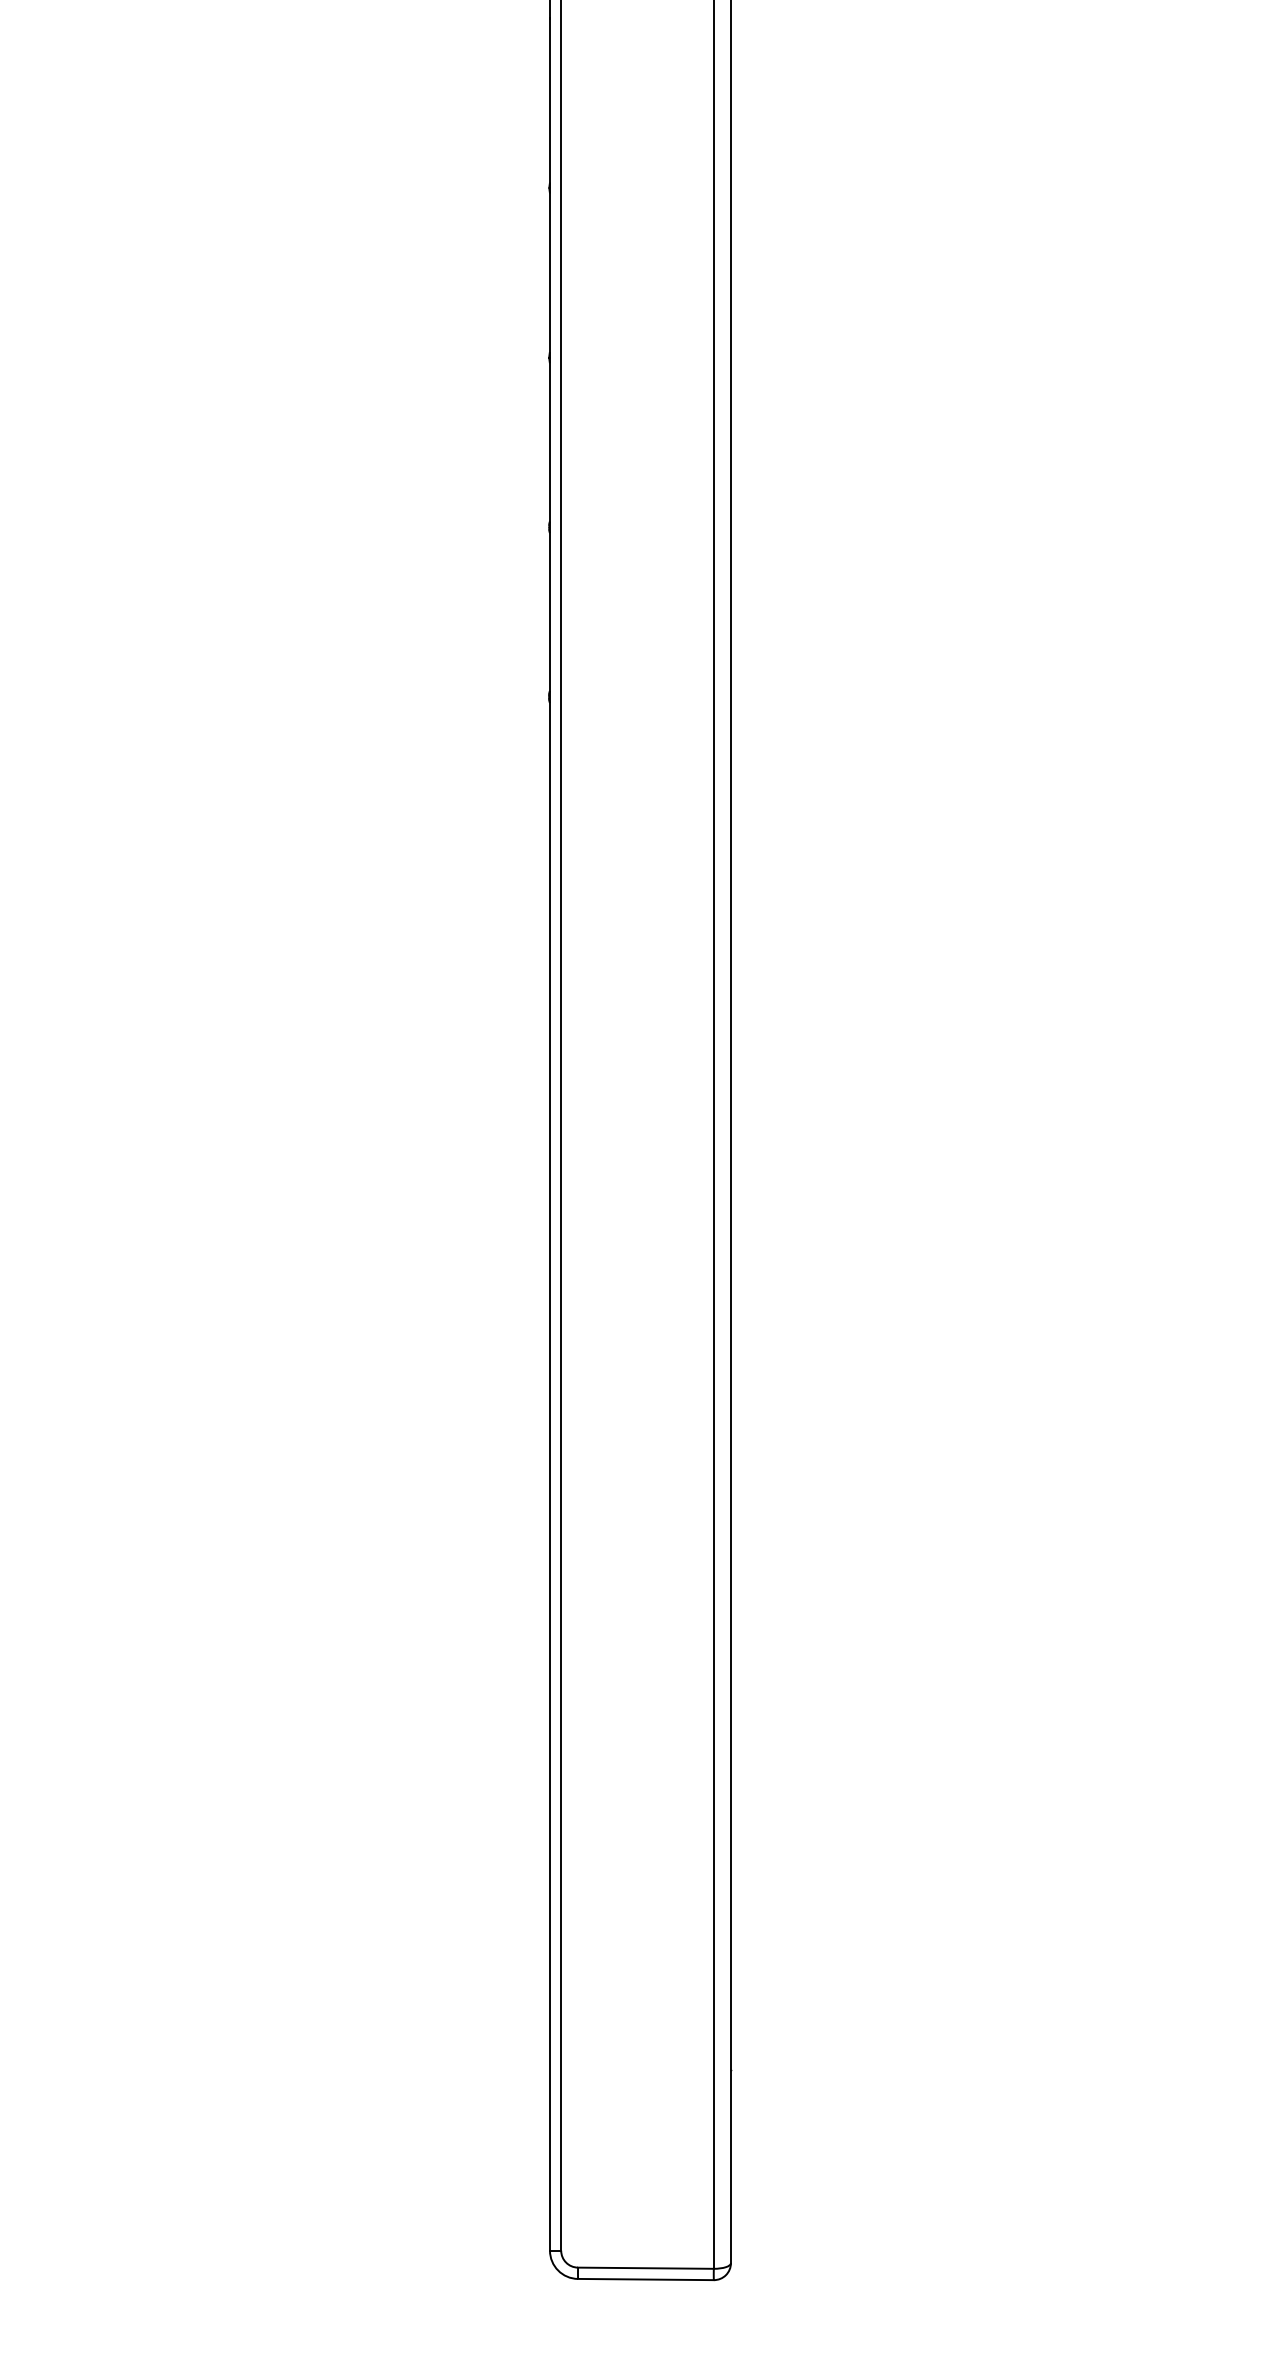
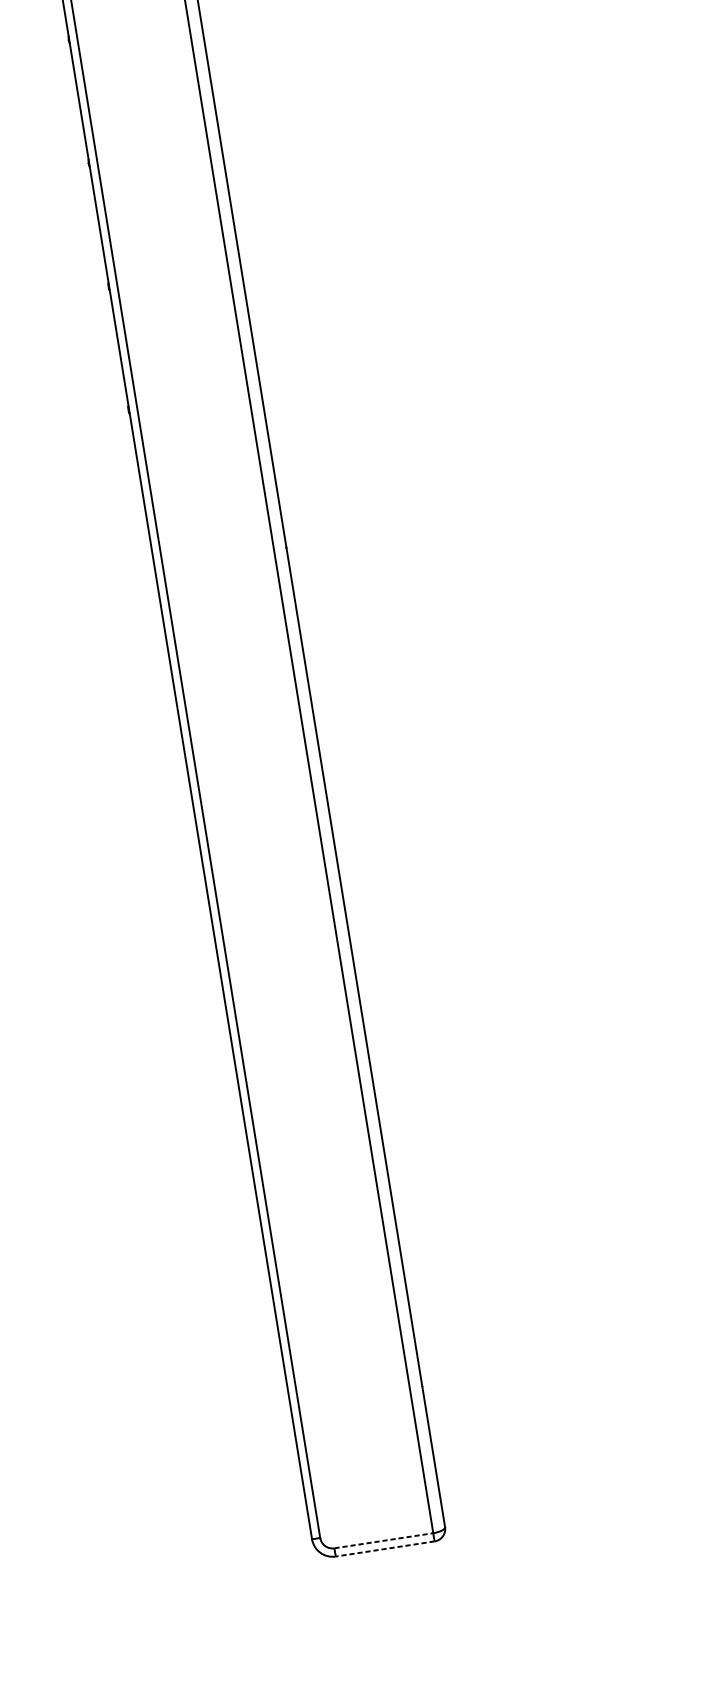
line: (645, 2268) -> (383, 1541), solid -> dashed
line: (645, 2279) -> (384, 1549), solid -> dashed

